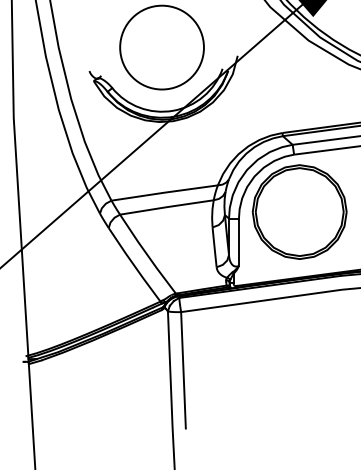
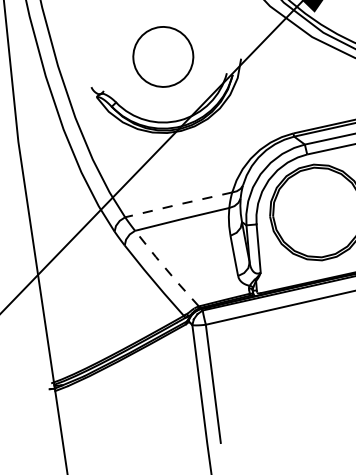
circle: (161, 47) -> (162, 56), size x0.7
line: (164, 192) -> (178, 204), solid -> dashed
line: (147, 254) -> (166, 269), solid -> dashed

